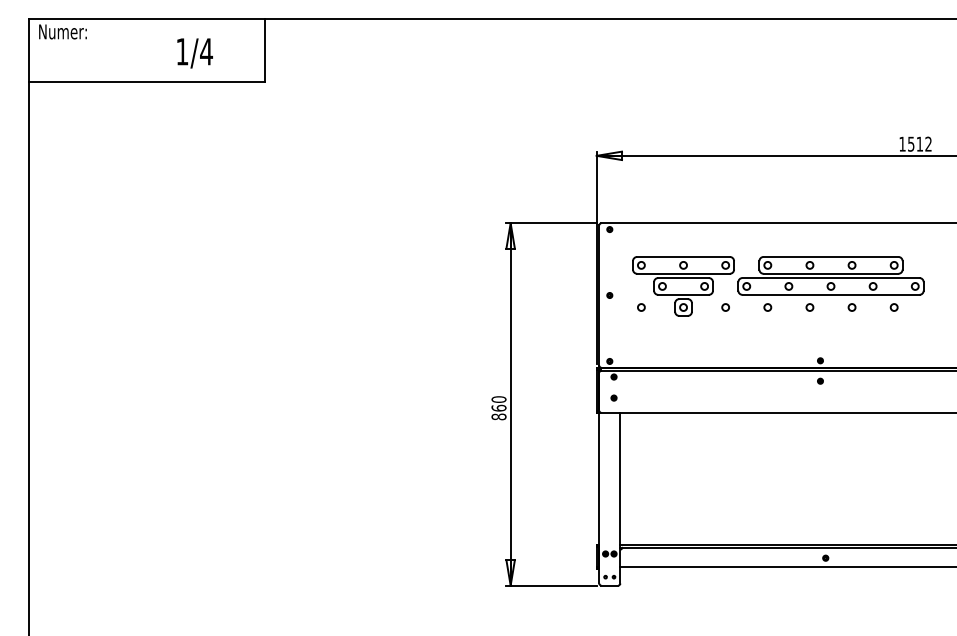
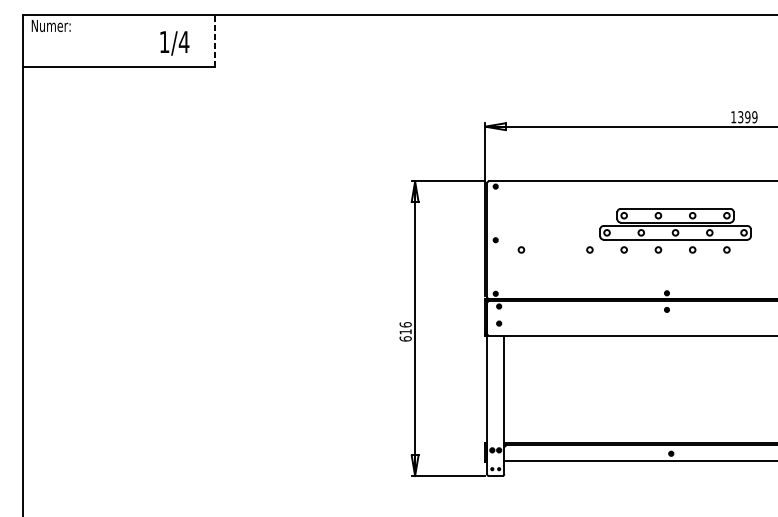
line: (264, 50) -> (215, 41), solid -> dashed
text: (194, 53) -> (174, 43), moved
text: (919, 143) -> (747, 116), 1512 -> 1399
part: (683, 286) -> (555, 232), removed
text: (498, 408) -> (405, 332), 860 -> 616

